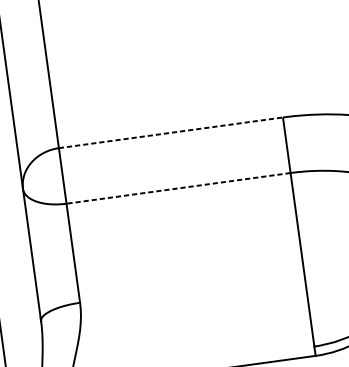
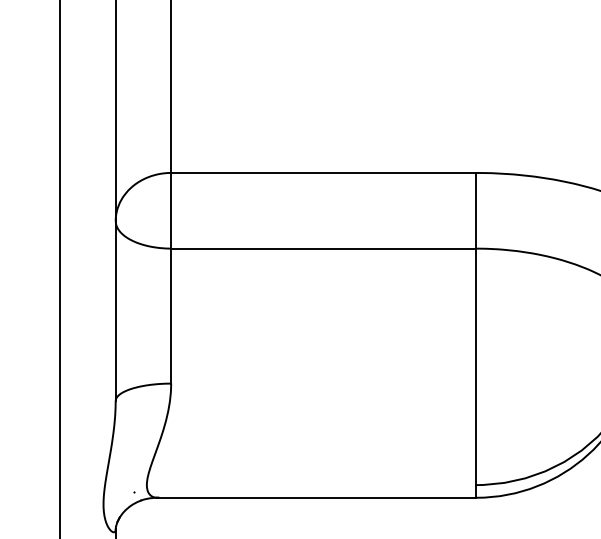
line: (170, 132) -> (323, 172), dashed -> solid
line: (178, 188) -> (323, 248), dashed -> solid

